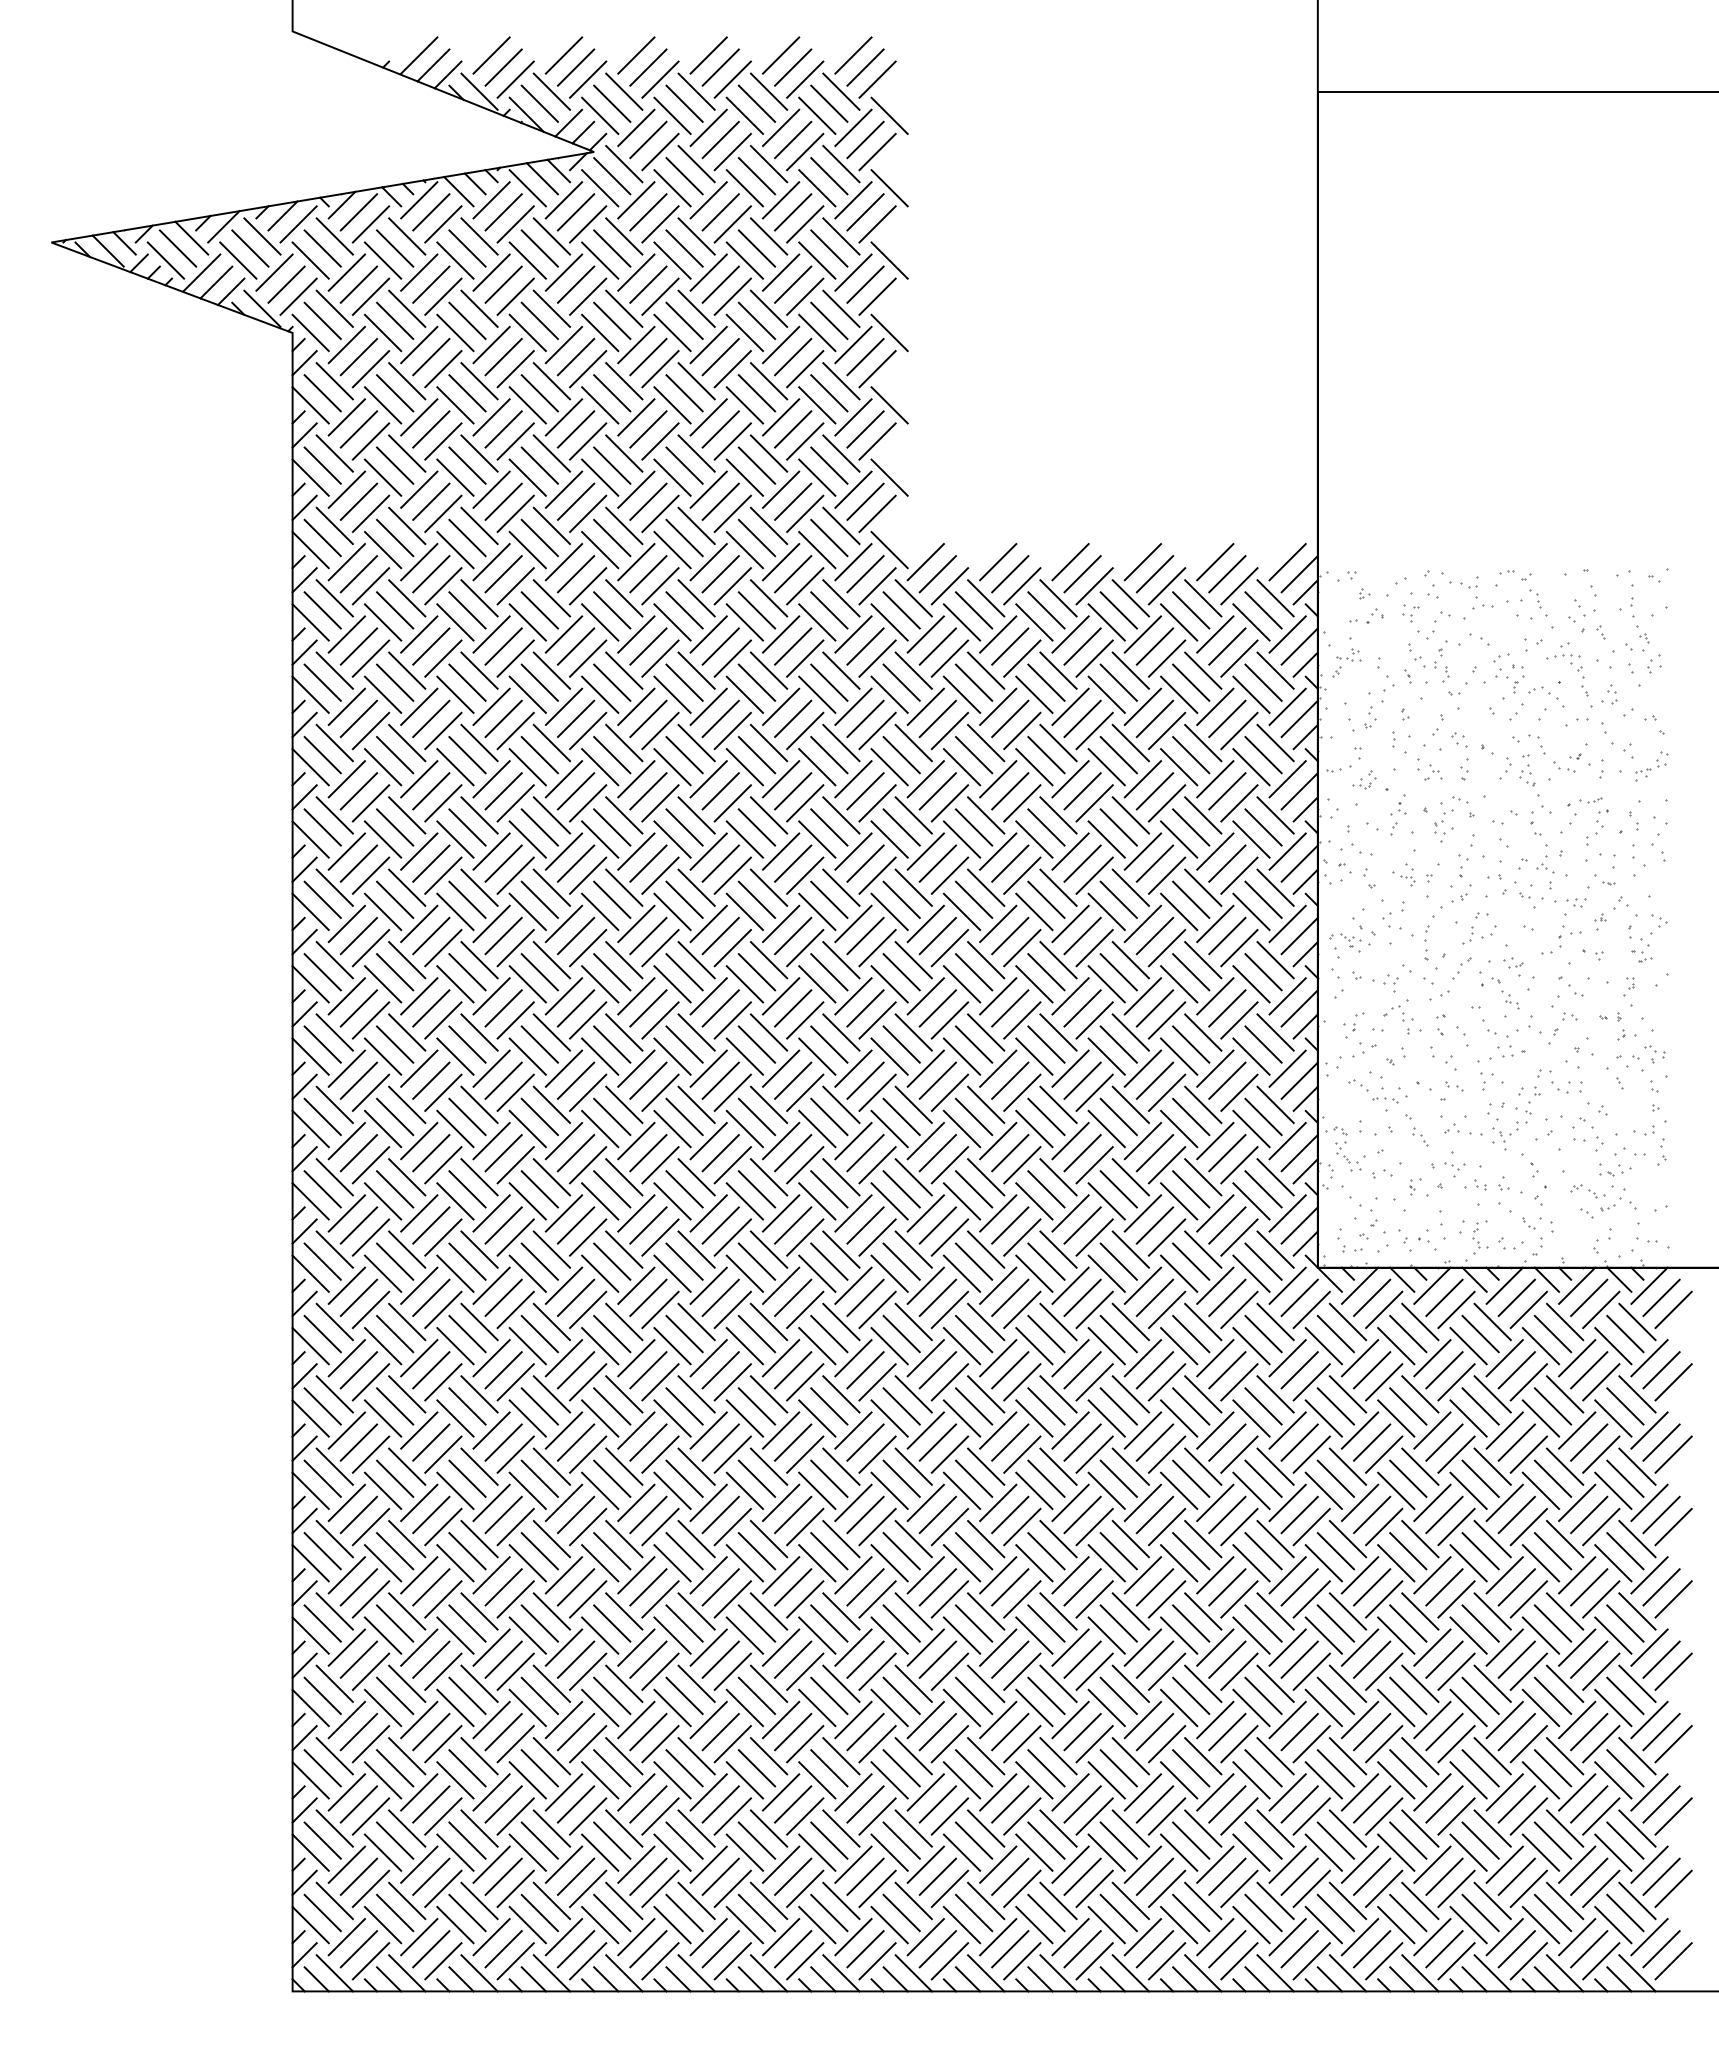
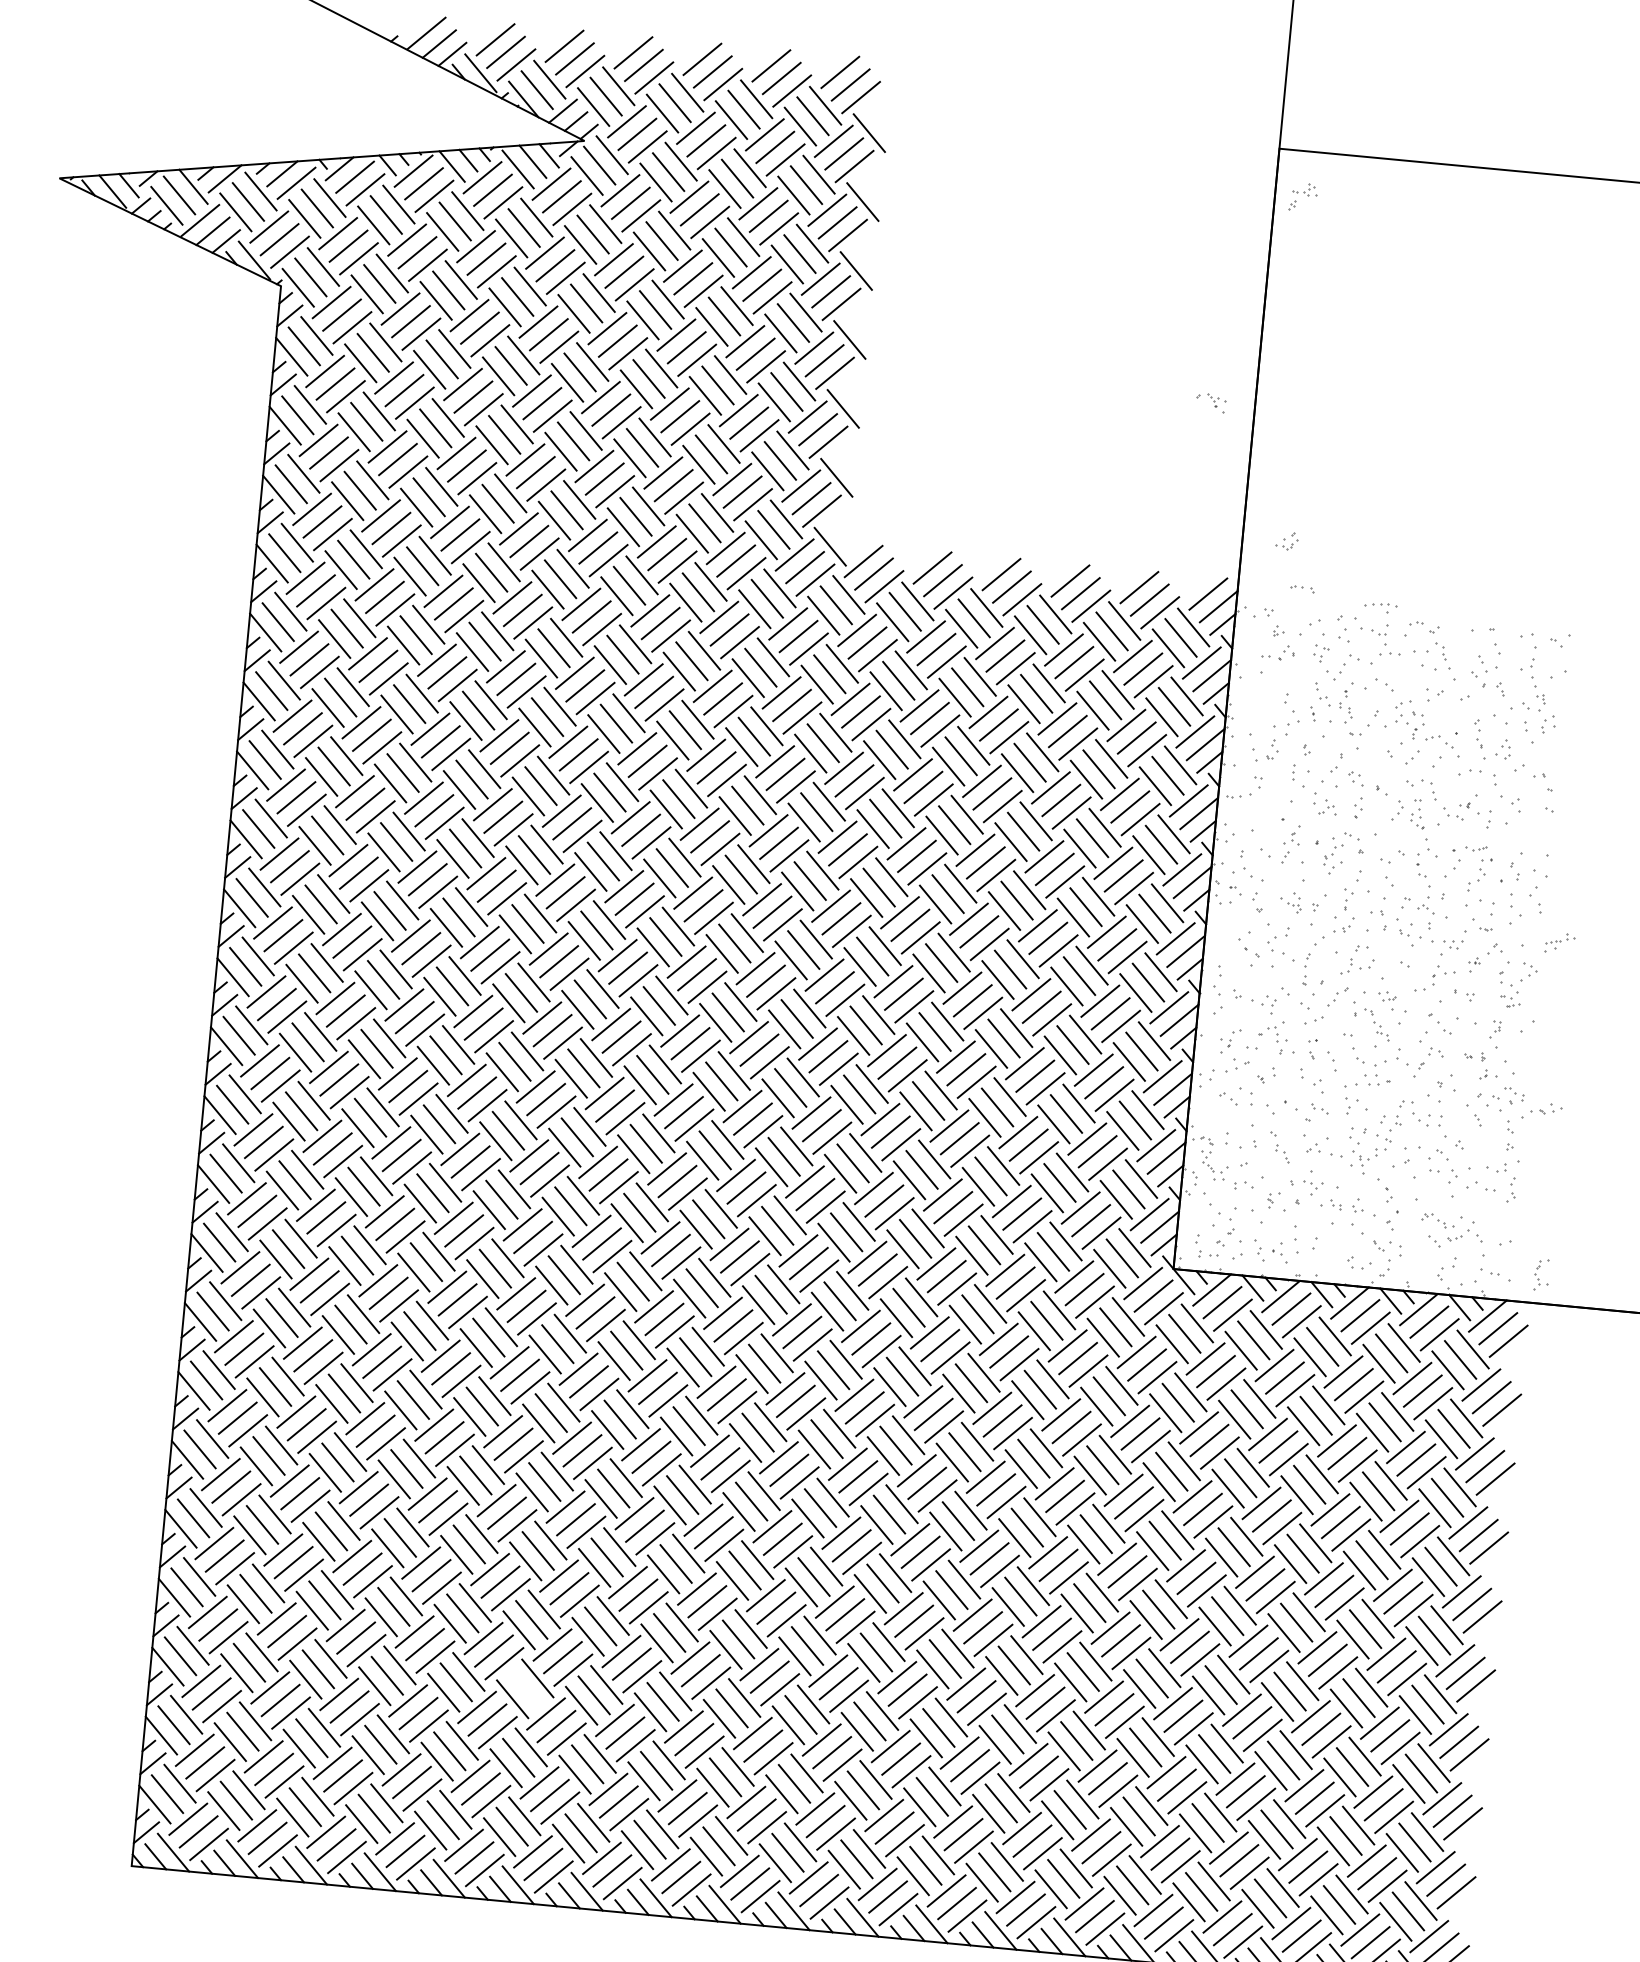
part: (1563, 659) -> (1380, 607), moved
part: (1346, 662) -> (1302, 196), moved
part: (1650, 770) -> (1559, 942), moved
part: (1364, 779) -> (1287, 540), moved
part: (1345, 942) -> (1210, 402), moved
part: (1385, 1100) -> (1302, 588), moved
part: (1615, 1170) -> (1546, 1108), moved
part: (1480, 1237) -> (1541, 1274), moved
line: (684, 1768) -> (525, 1689), removed

